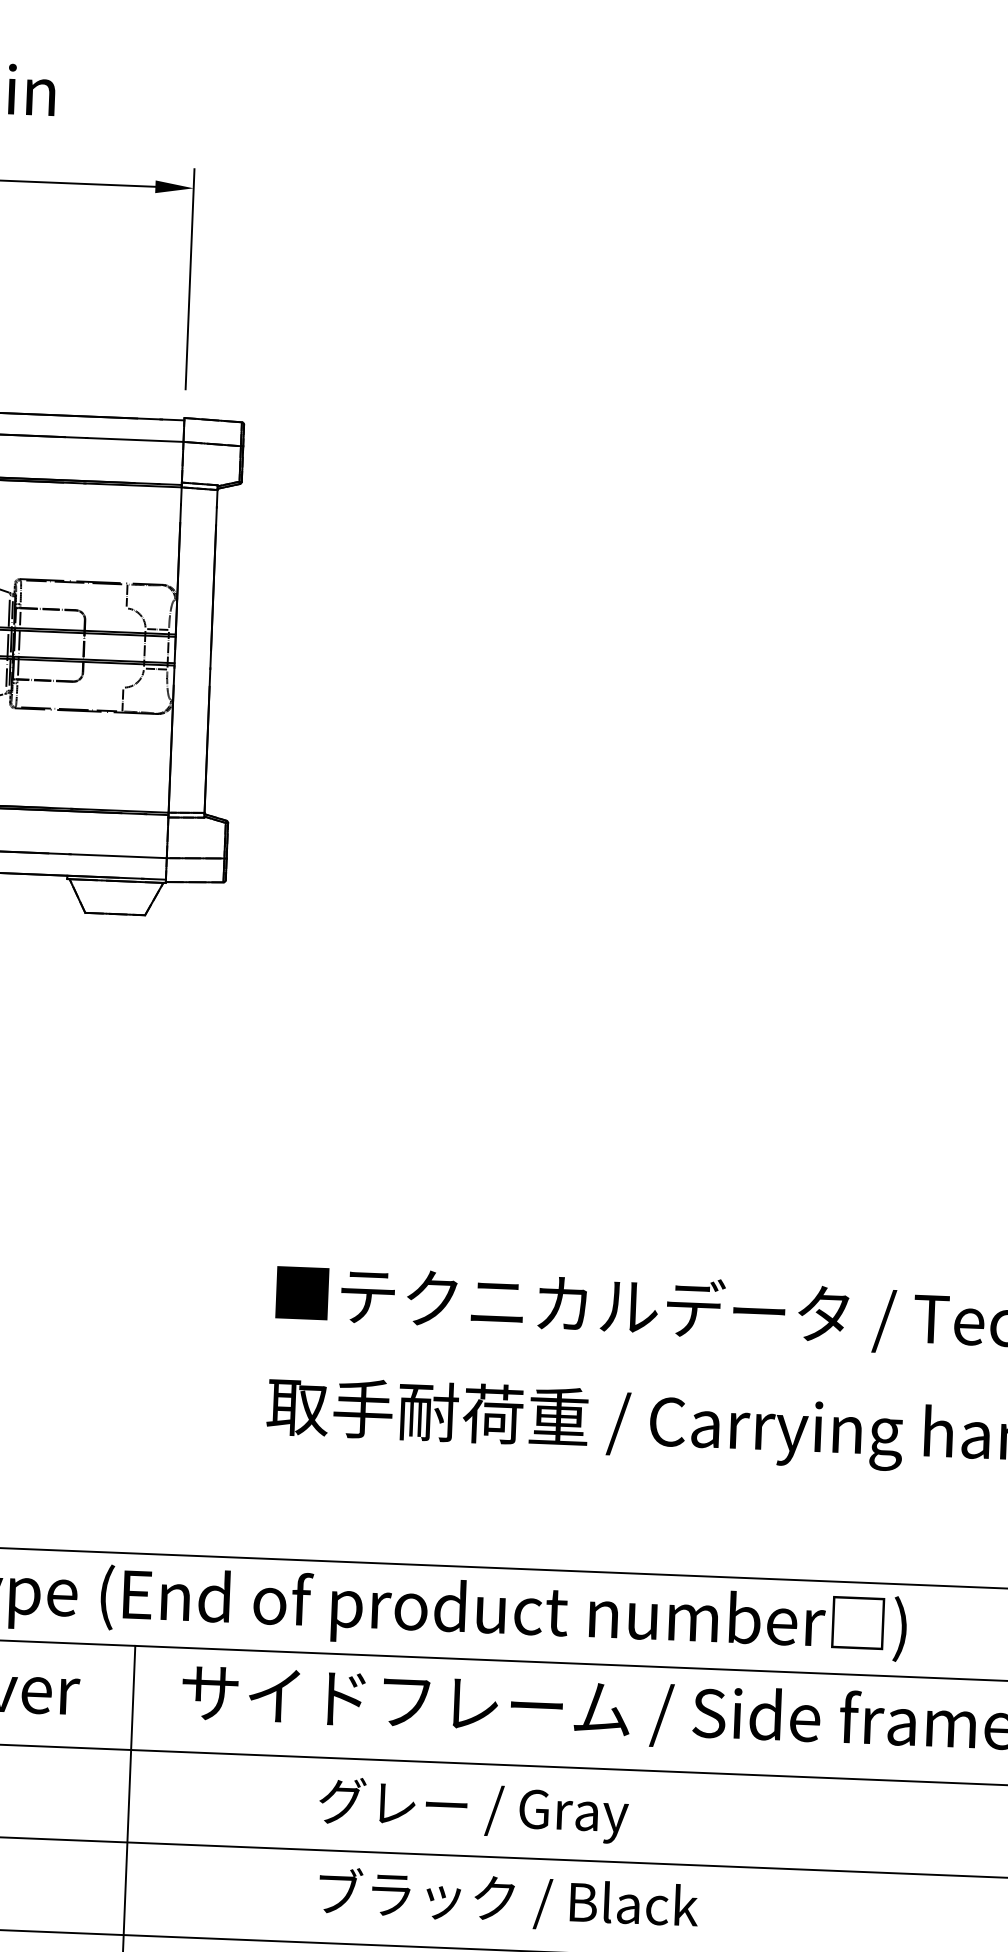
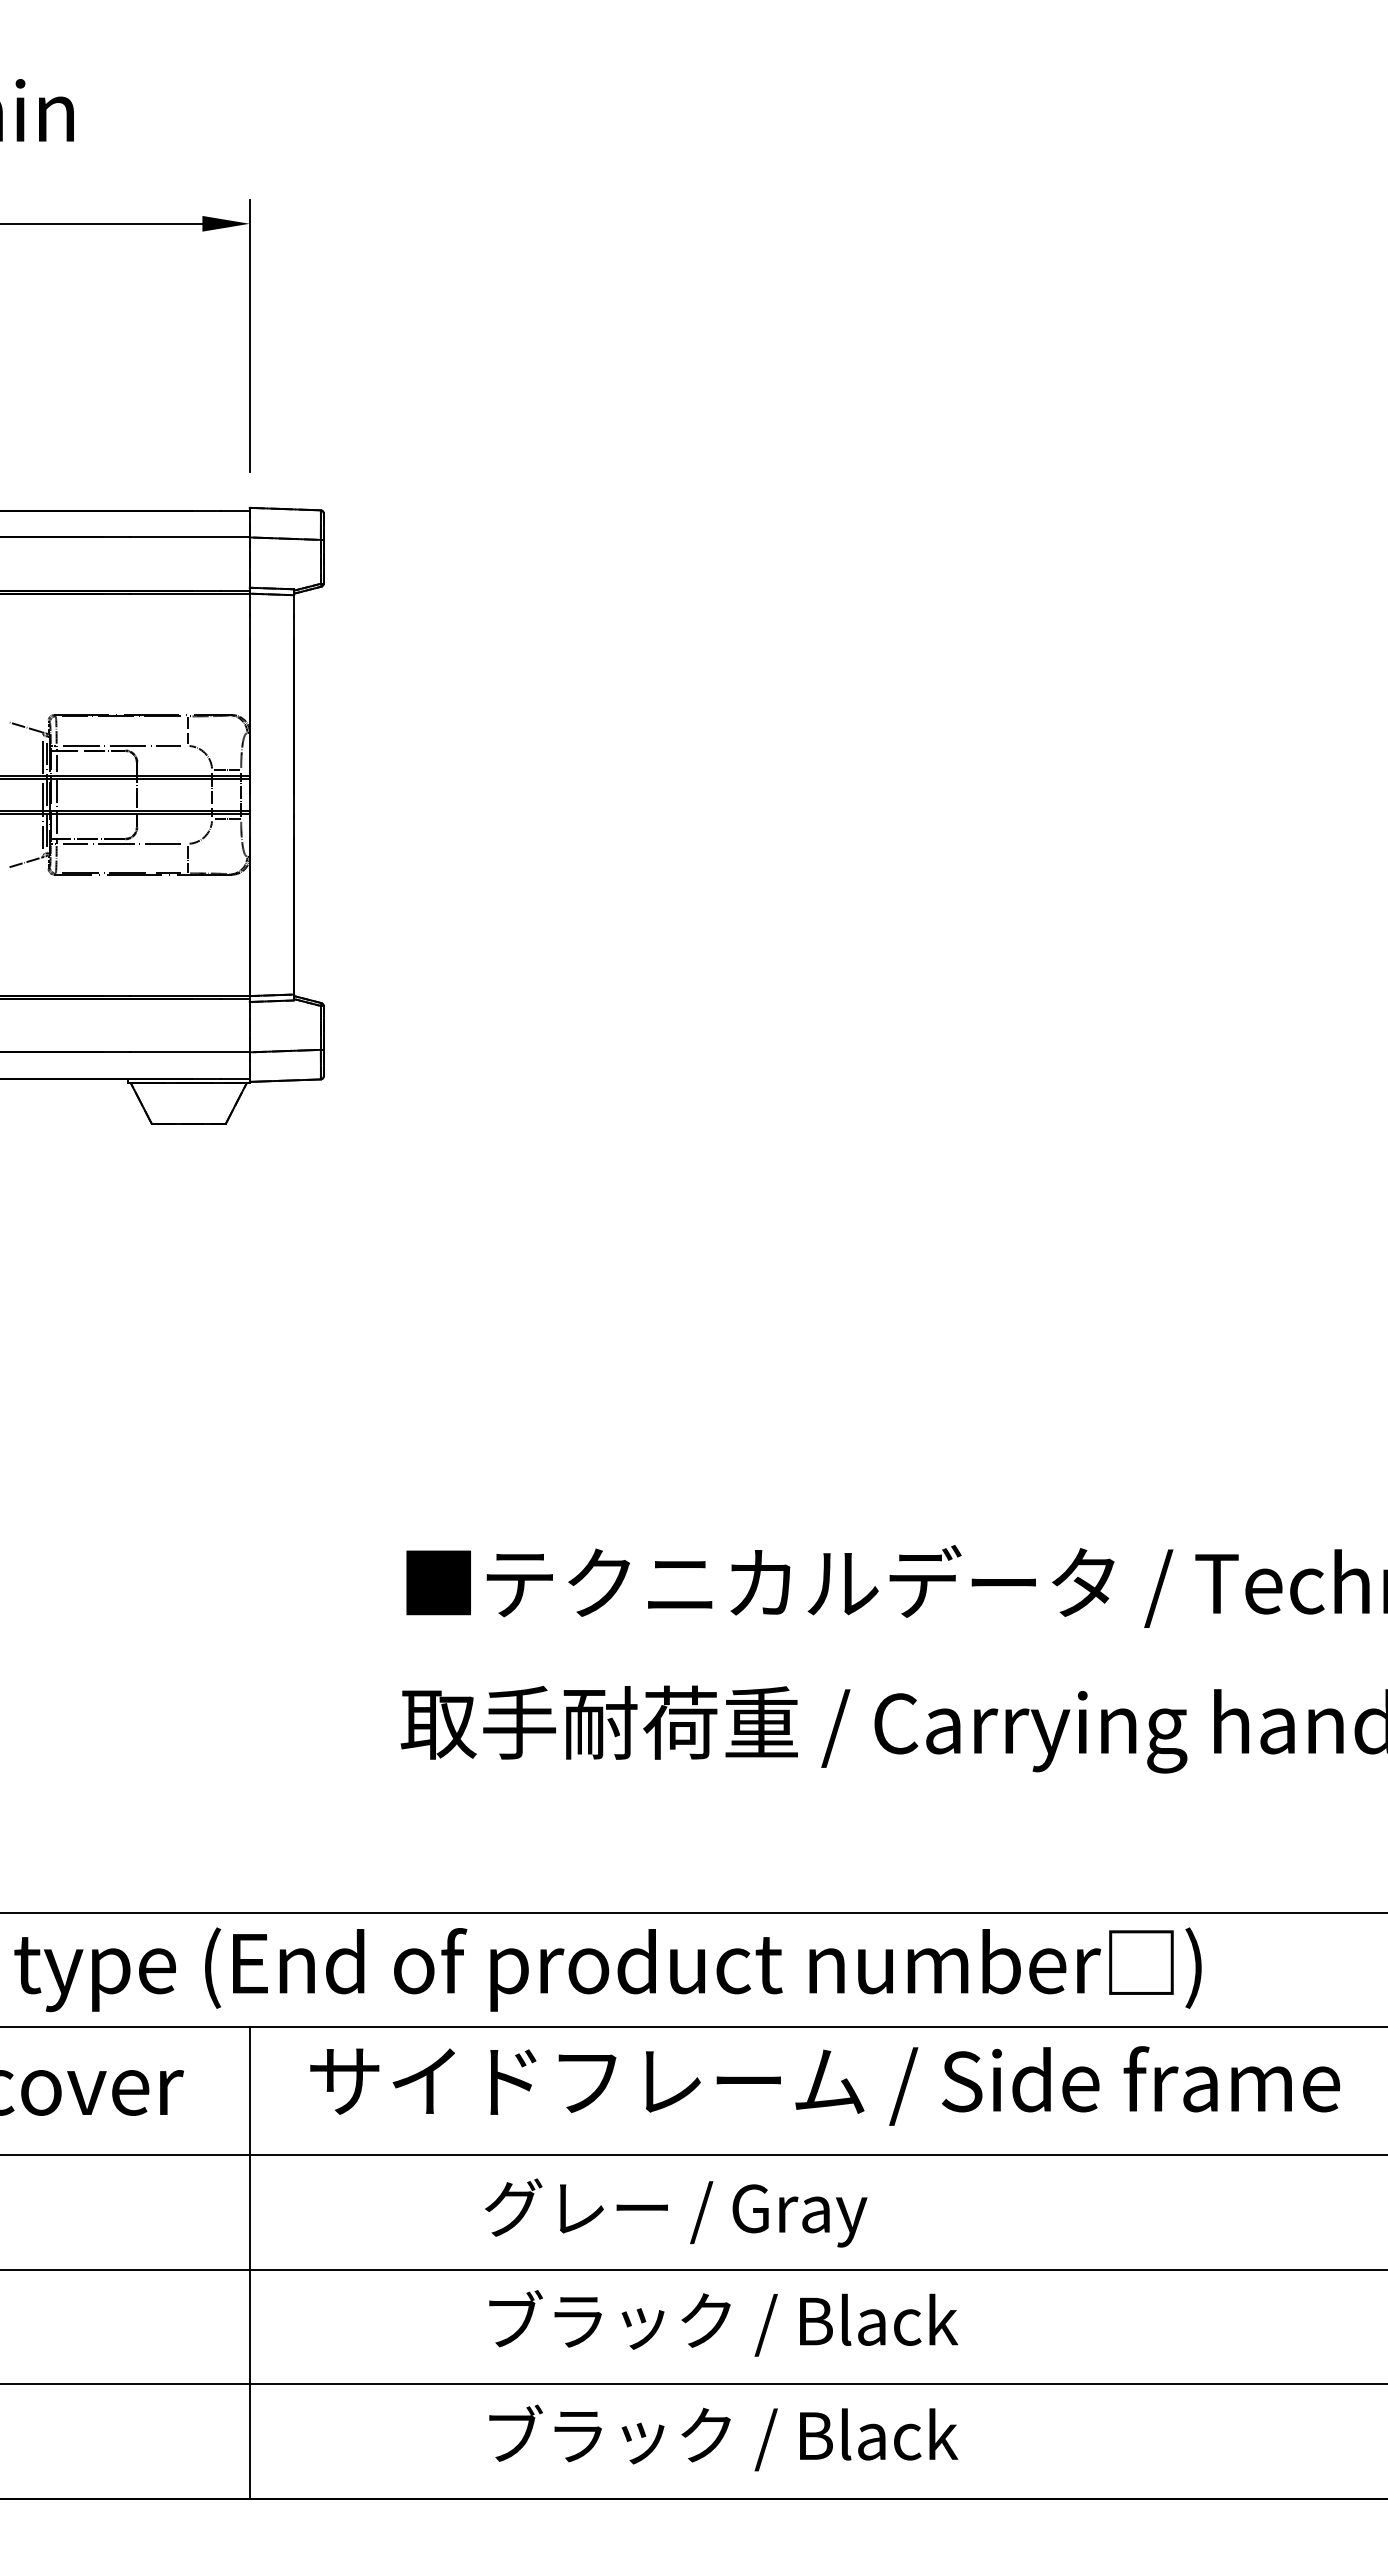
line: (73, 605) -> (122, 745), added
line: (70, 685) -> (122, 843), added

